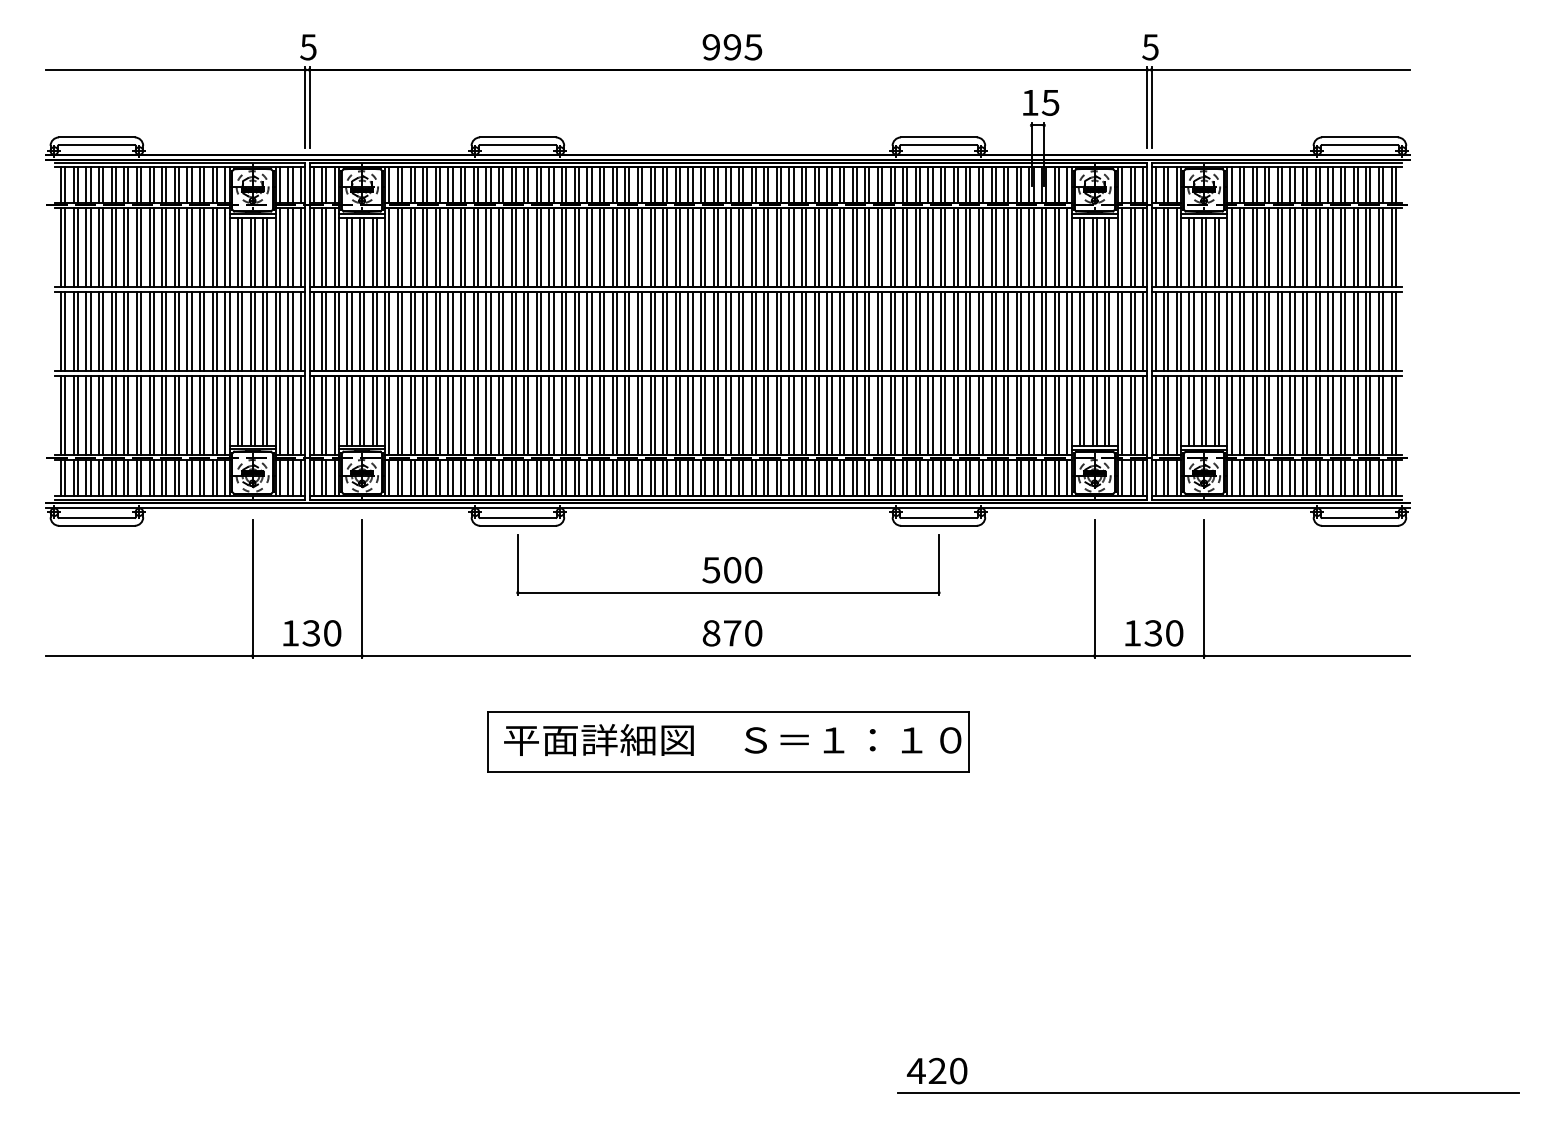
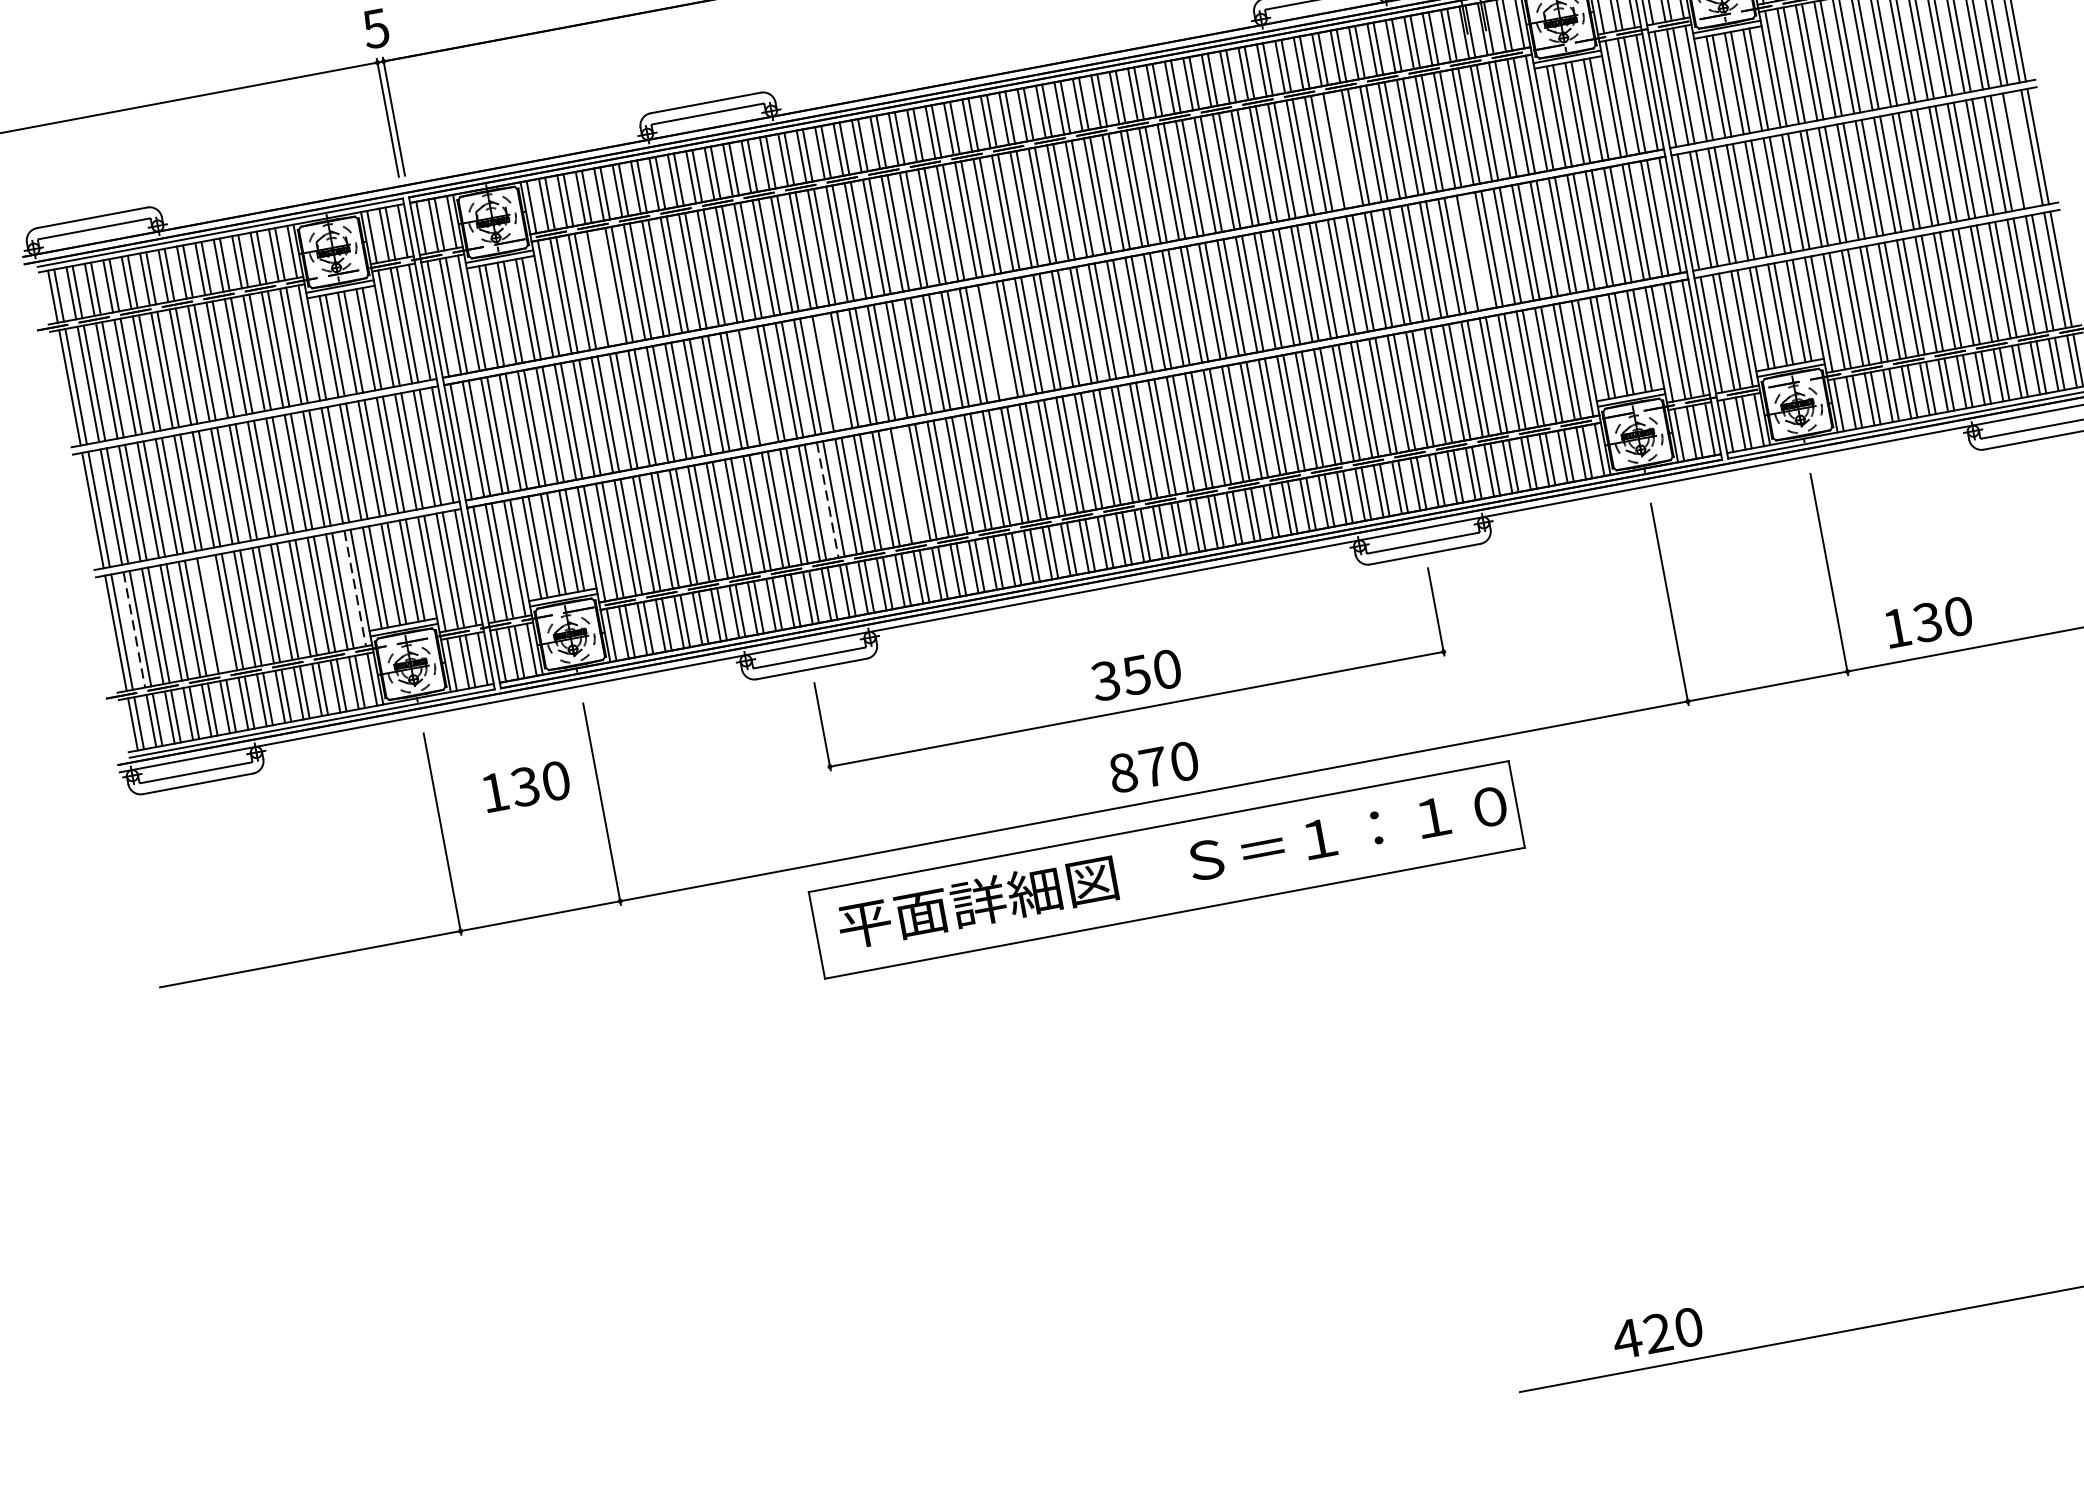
line: (427, 246) -> (603, 286), removed
line: (932, 246) -> (1339, 148), removed
line: (515, 331) -> (755, 386), removed
line: (566, 331) -> (829, 372), removed
line: (679, 331) -> (994, 341), removed
line: (1008, 331) -> (1473, 252), removed
line: (1383, 331) -> (2020, 149), removed
line: (73, 415) -> (133, 629), solid -> dashed
line: (128, 415) -> (214, 614), removed
line: (225, 415) -> (355, 588), solid -> dashed
line: (549, 415) -> (827, 499), solid -> dashed
line: (604, 415) -> (907, 484), removed
text: (721, 570) -> (1120, 678), 500 -> 350
text: (312, 633) -> (526, 786), moved
text: (1154, 633) -> (1929, 622), moved
part: (728, 741) -> (1166, 869), moved
text: (936, 1070) -> (1656, 1332), moved

